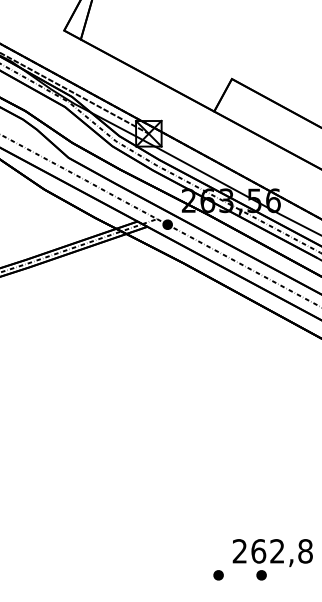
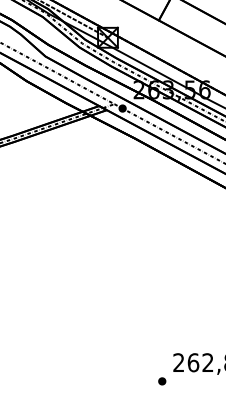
part: (261, 575) -> (195, 381), removed

